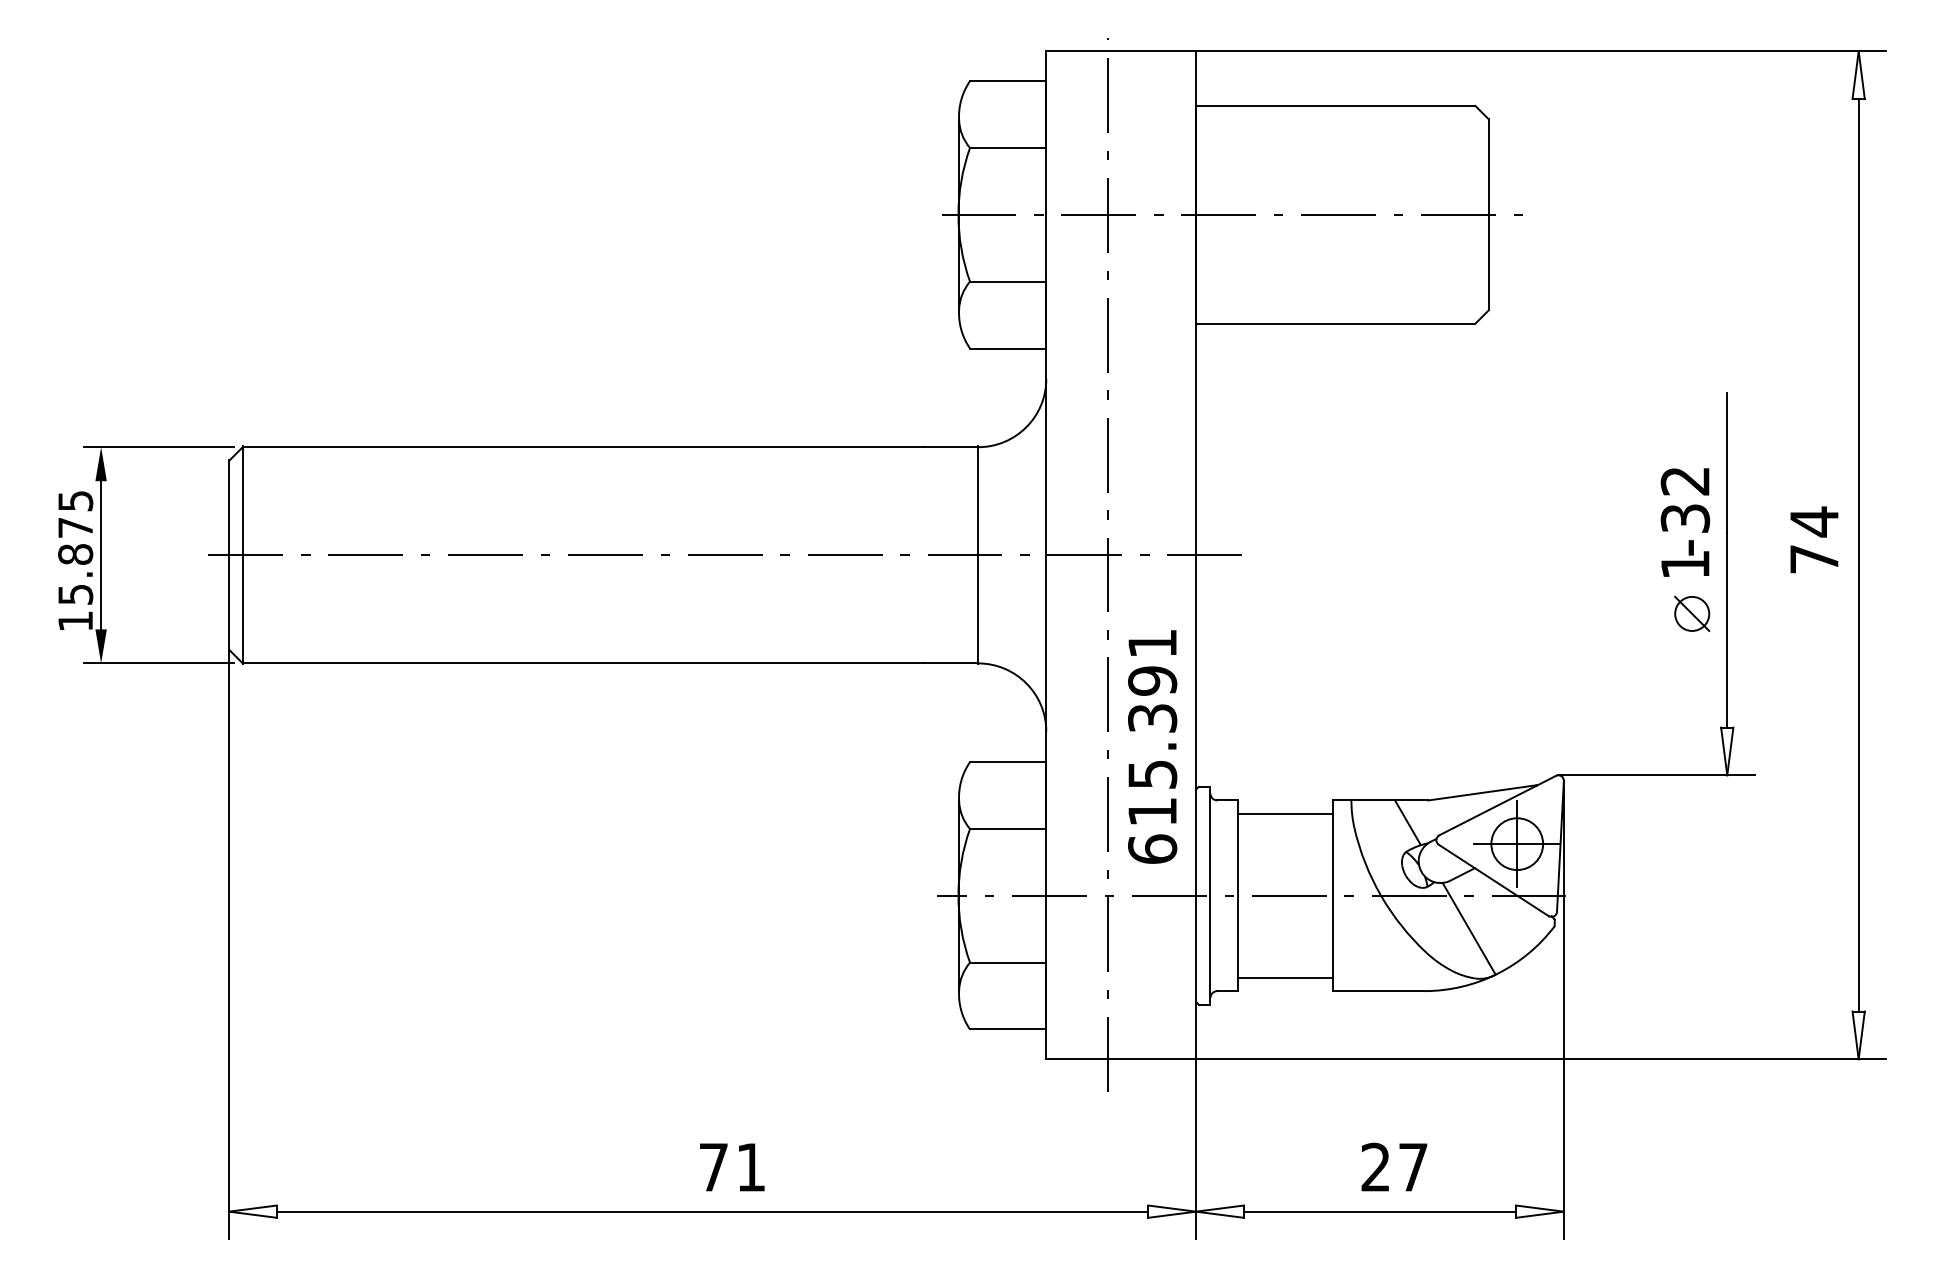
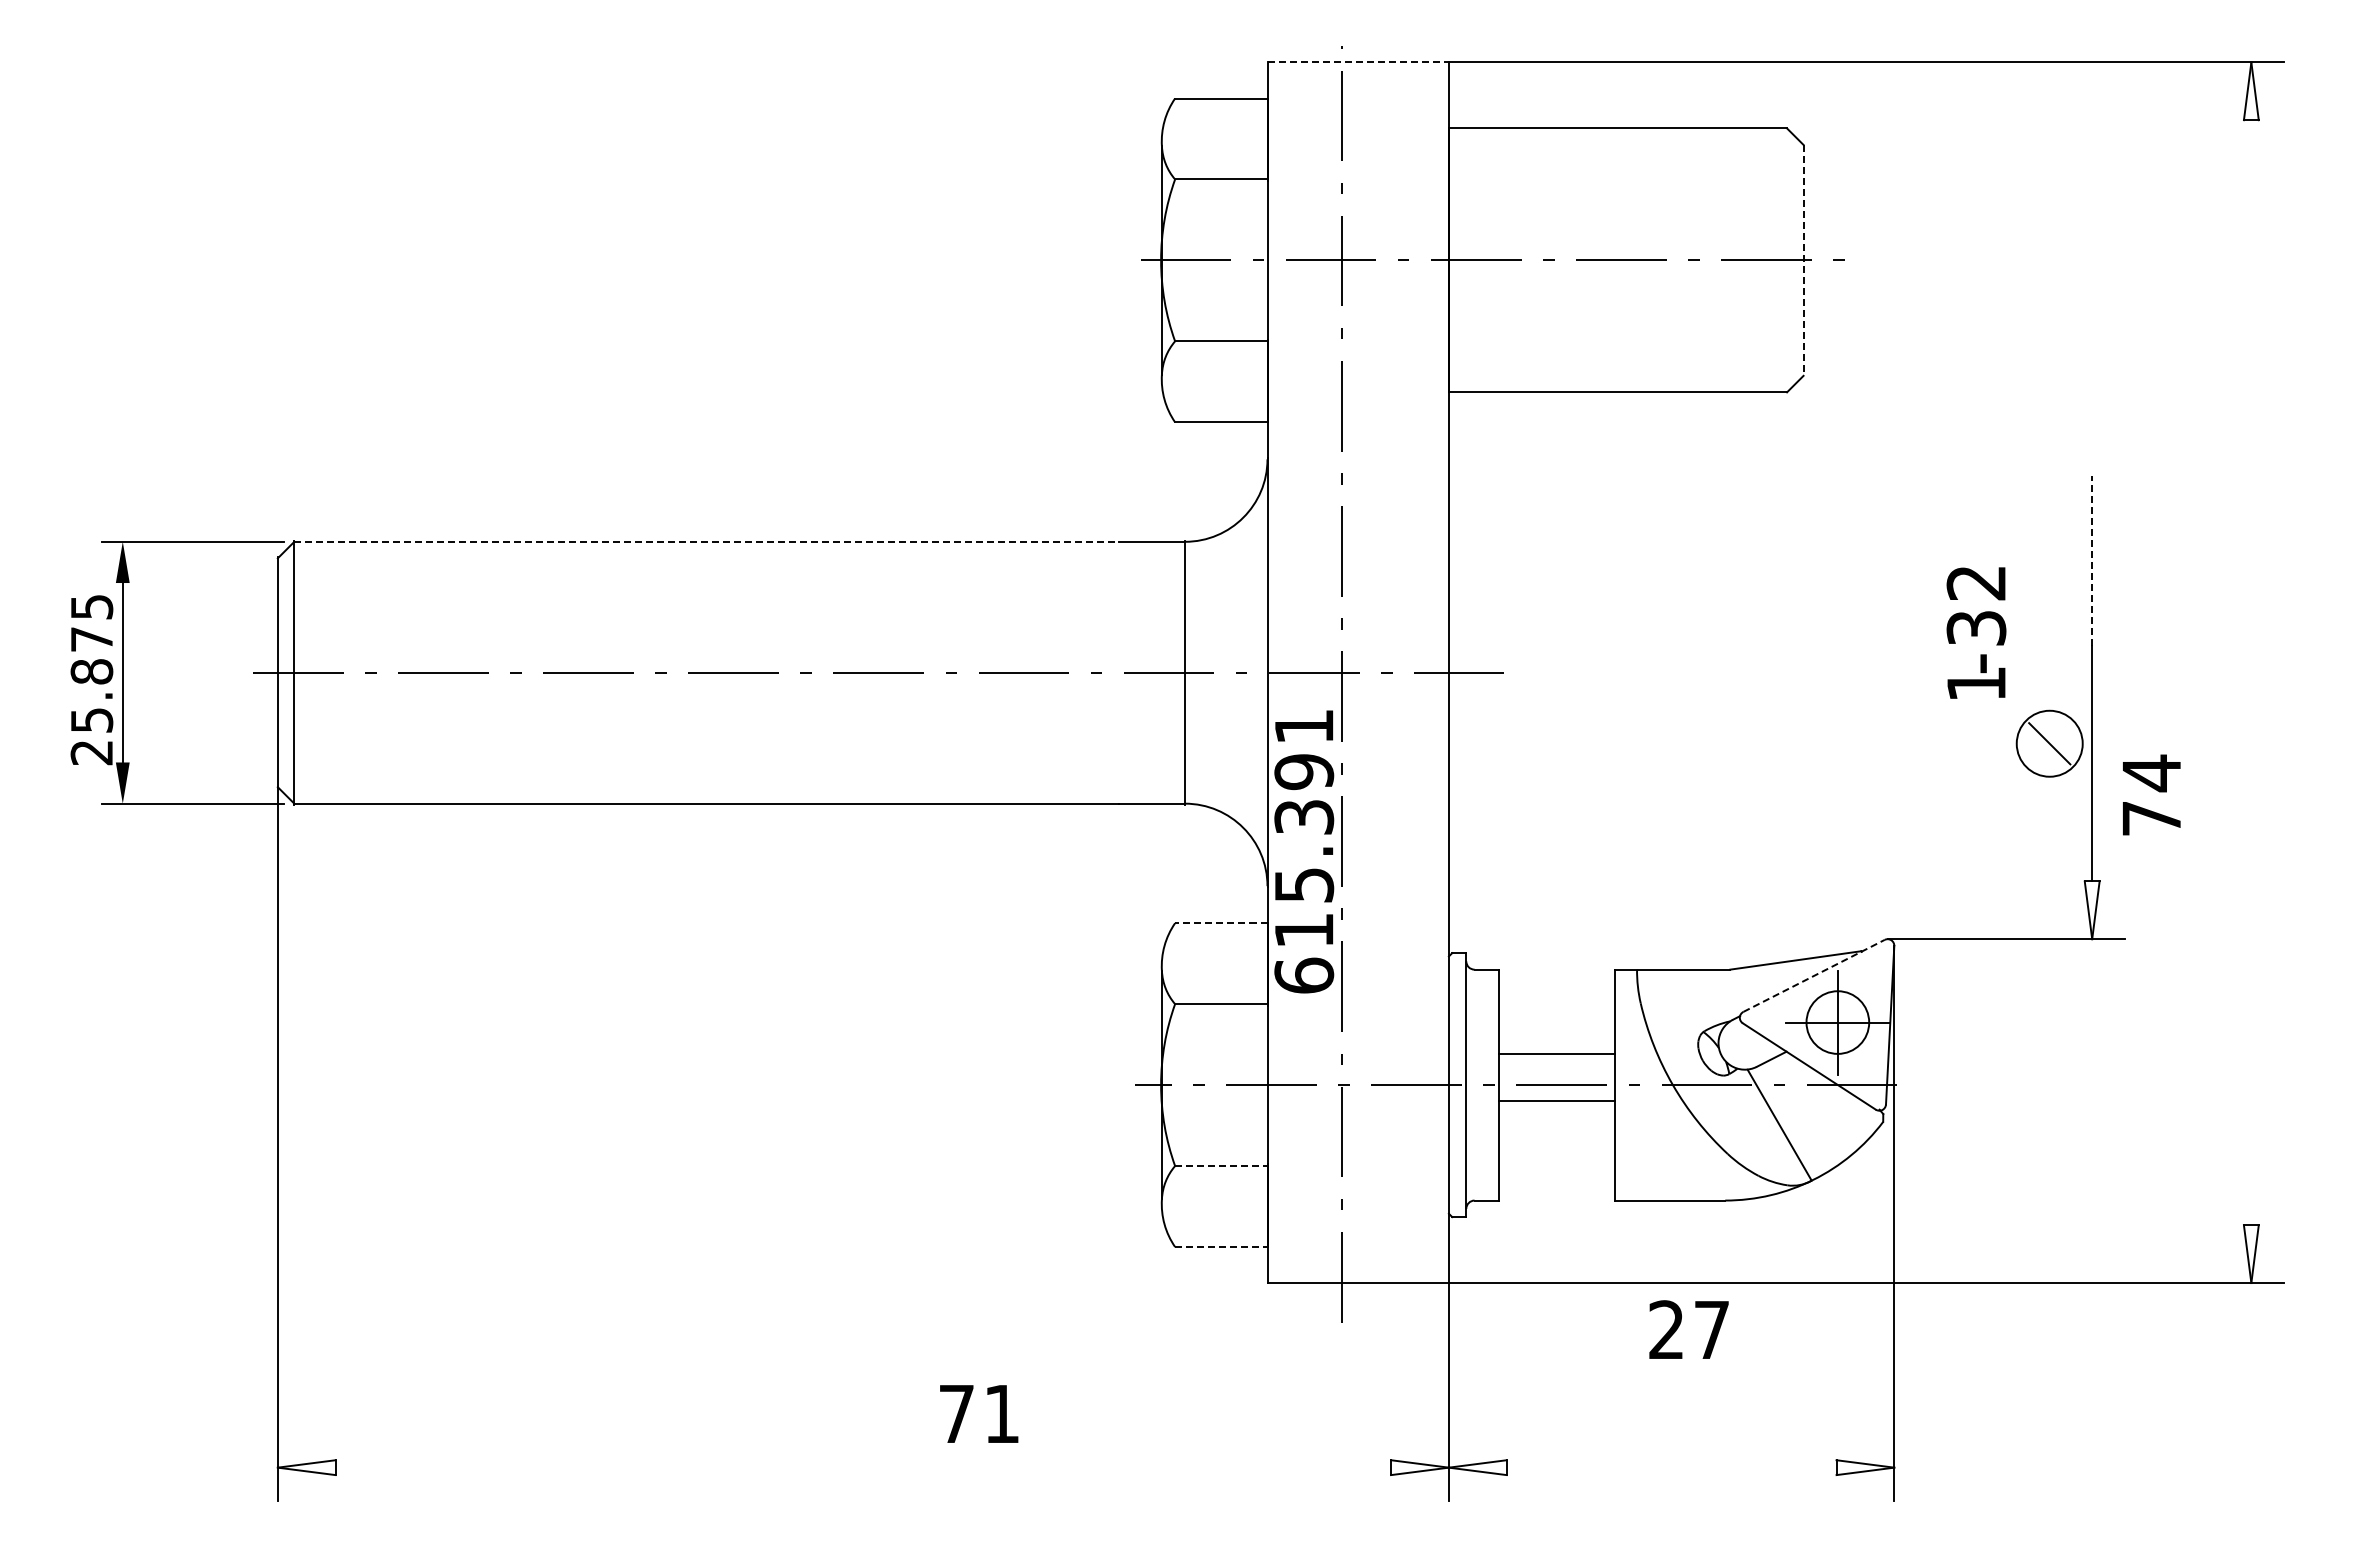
line: (1121, 51) -> (1358, 62), solid -> dashed
line: (1488, 214) -> (1803, 260), solid -> dashed
line: (583, 446) -> (707, 541), solid -> dashed
line: (1727, 463) -> (2092, 561), solid -> dashed
text: (1685, 522) -> (1976, 632), moved
text: (1814, 539) -> (2151, 794), moved
line: (1858, 555) -> (2251, 672), removed
circle: (1692, 613) -> (2049, 743), size x1.6
text: (75, 621) -> (91, 753), 15.875 -> 25.875
text: (1152, 746) -> (1304, 851), moved
line: (1007, 762) -> (1220, 923), solid -> dashed
line: (1497, 805) -> (1814, 975), solid -> dashed
line: (1284, 814) -> (1556, 1054), moved
line: (1407, 822) -> (1705, 996), removed
line: (1008, 963) -> (1221, 1166), solid -> dashed
line: (1284, 977) -> (1556, 1101), moved
line: (1008, 1029) -> (1221, 1247), solid -> dashed
text: (732, 1166) -> (979, 1413), moved
text: (1393, 1166) -> (1688, 1329), moved
line: (712, 1211) -> (863, 1467), removed
line: (1379, 1211) -> (1671, 1467), removed

